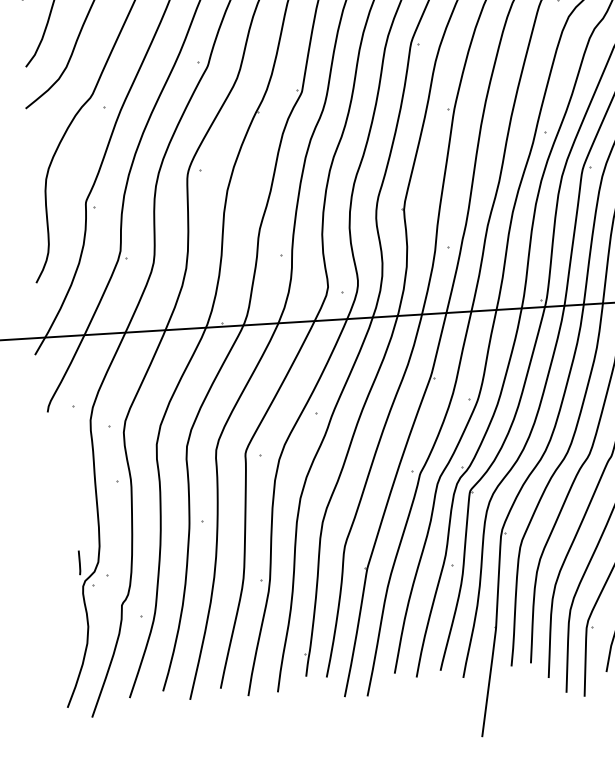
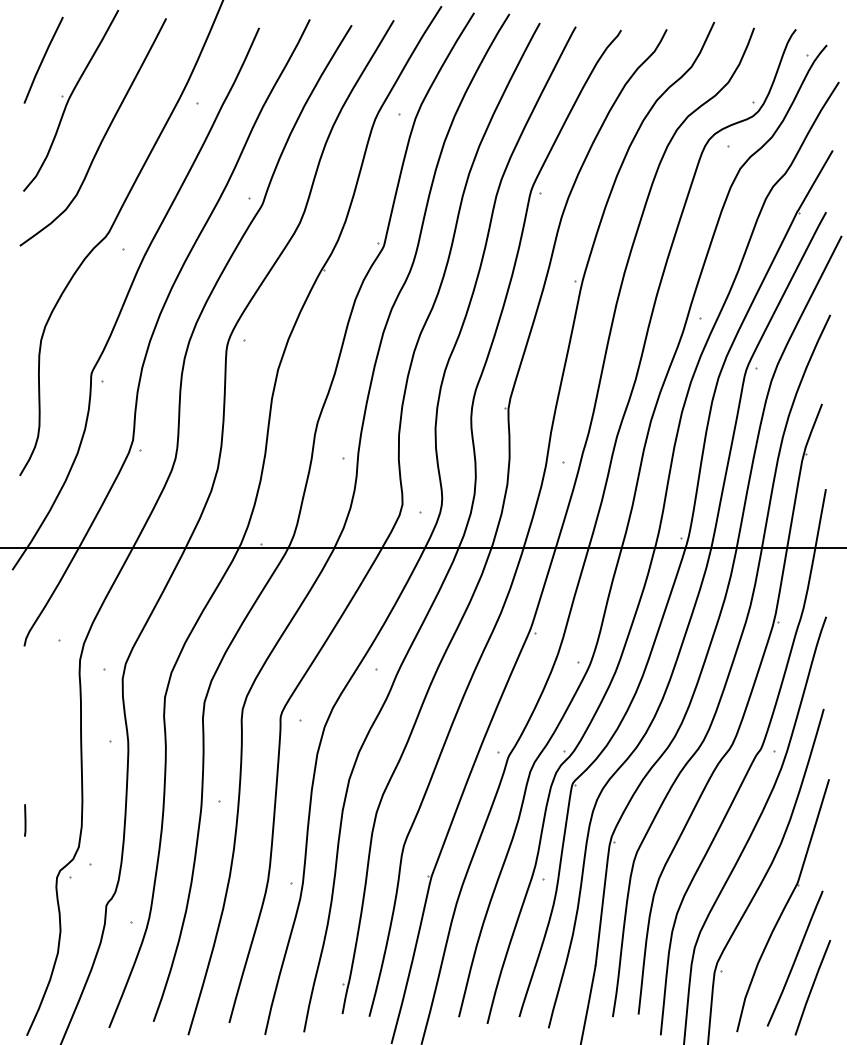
line: (79, 562) -> (25, 820), moved

